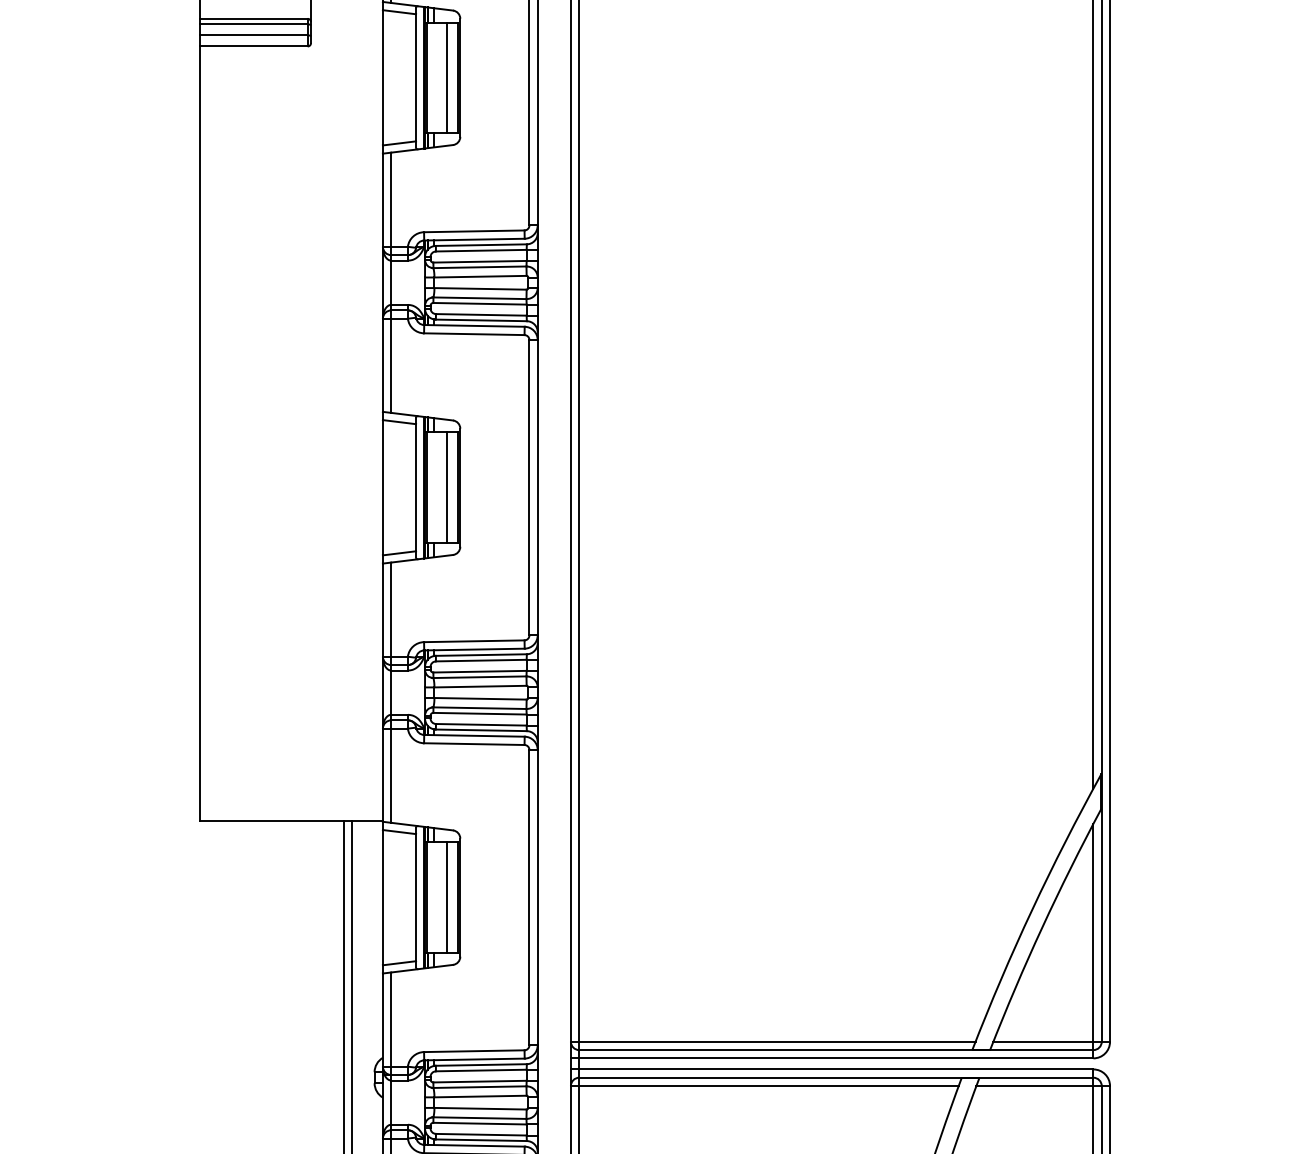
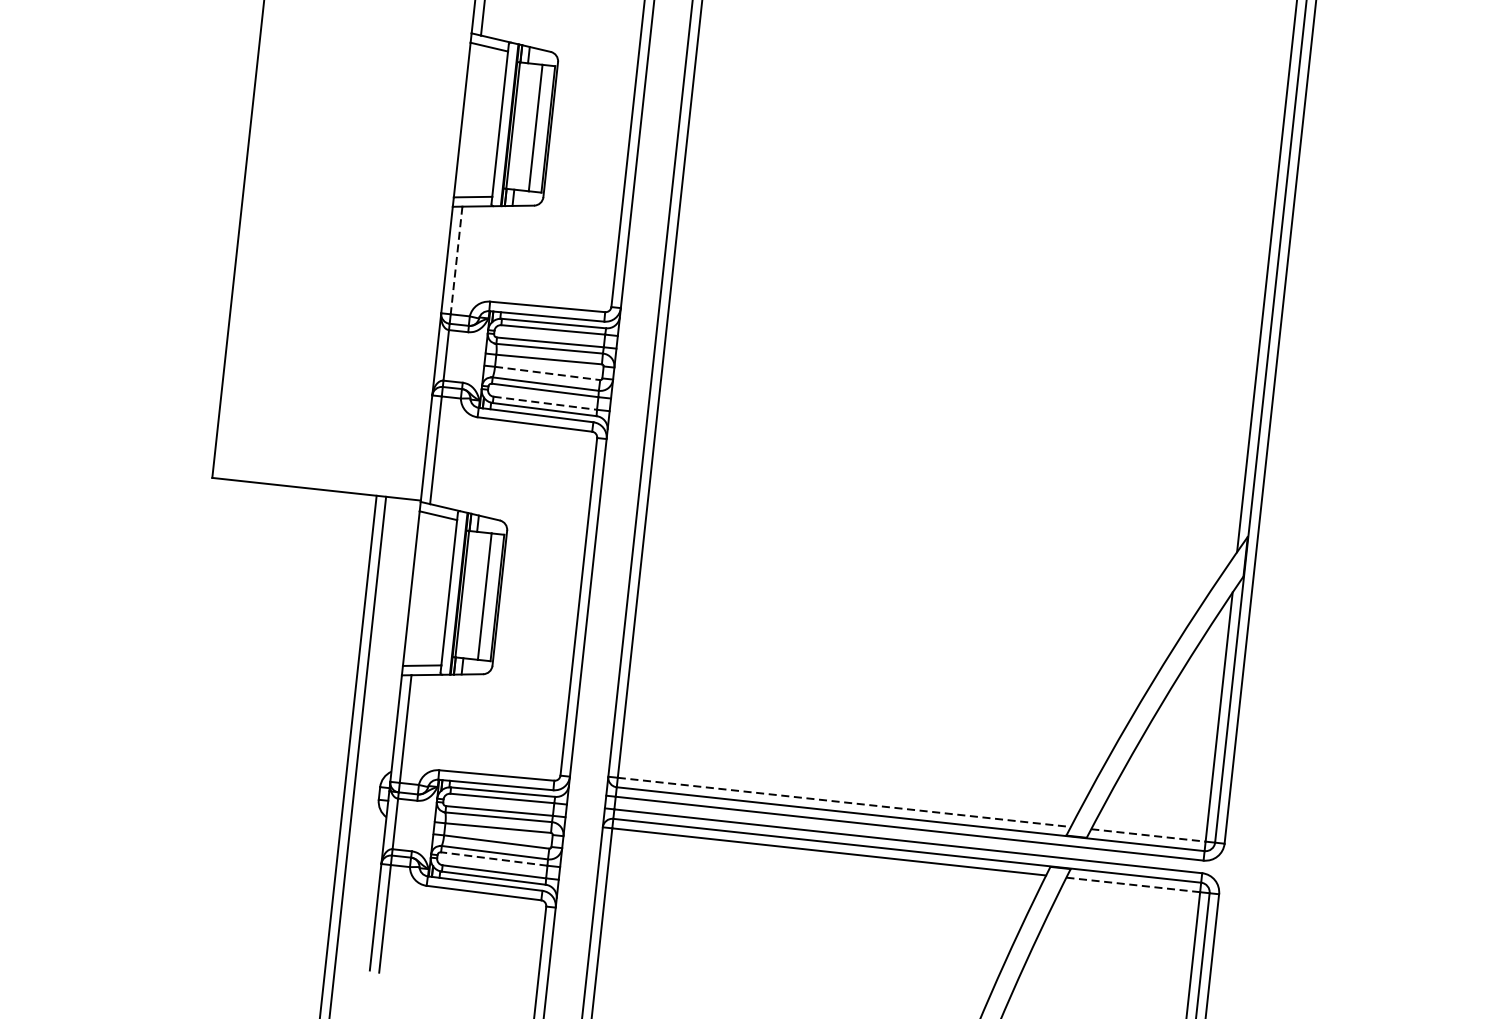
line: (391, 610) -> (456, 261), solid -> dashed
line: (481, 698) -> (548, 373), solid -> dashed
line: (481, 724) -> (545, 402), solid -> dashed
line: (777, 1041) -> (844, 802), solid -> dashed
line: (1043, 1041) -> (1148, 835), solid -> dashed
line: (1034, 1086) -> (1132, 885), solid -> dashed
line: (480, 1123) -> (494, 858), solid -> dashed

